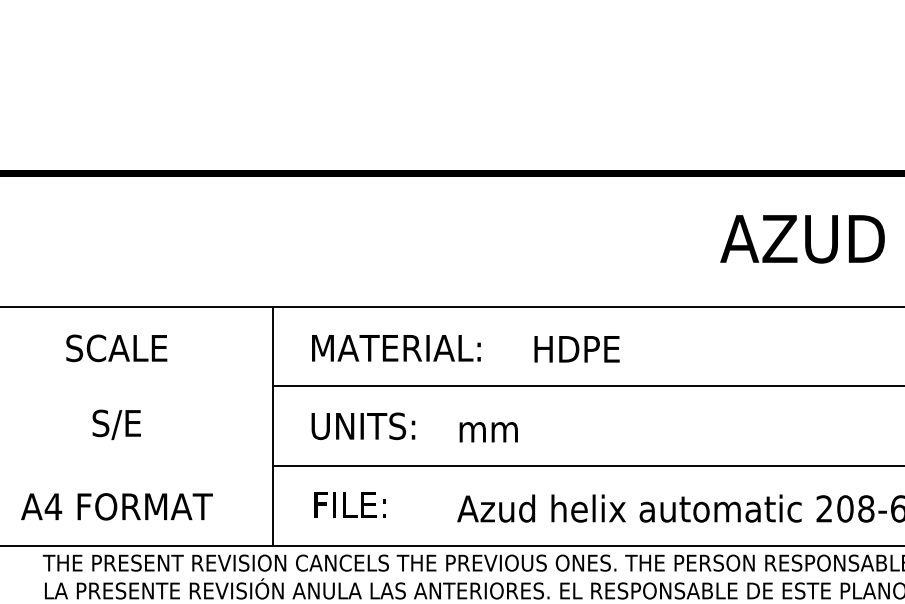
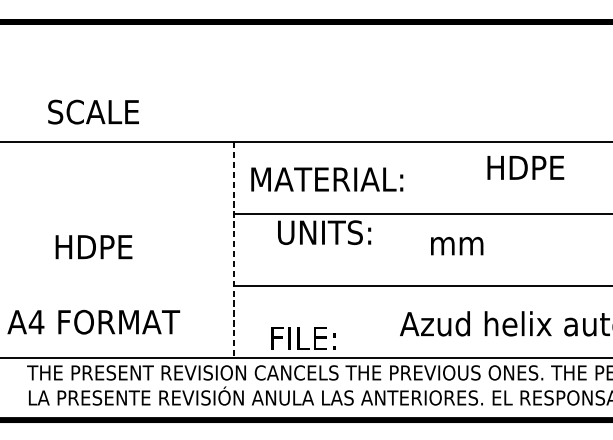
text: (116, 348) -> (93, 112), moved
text: (396, 348) -> (327, 179), moved
text: (576, 349) -> (525, 168), moved
text: (116, 424) -> (93, 248), S/E -> HDPE
text: (363, 425) -> (324, 231), moved
line: (273, 426) -> (234, 249), solid -> dashed
text: (488, 432) -> (456, 246), moved
text: (349, 504) -> (303, 338), moved

